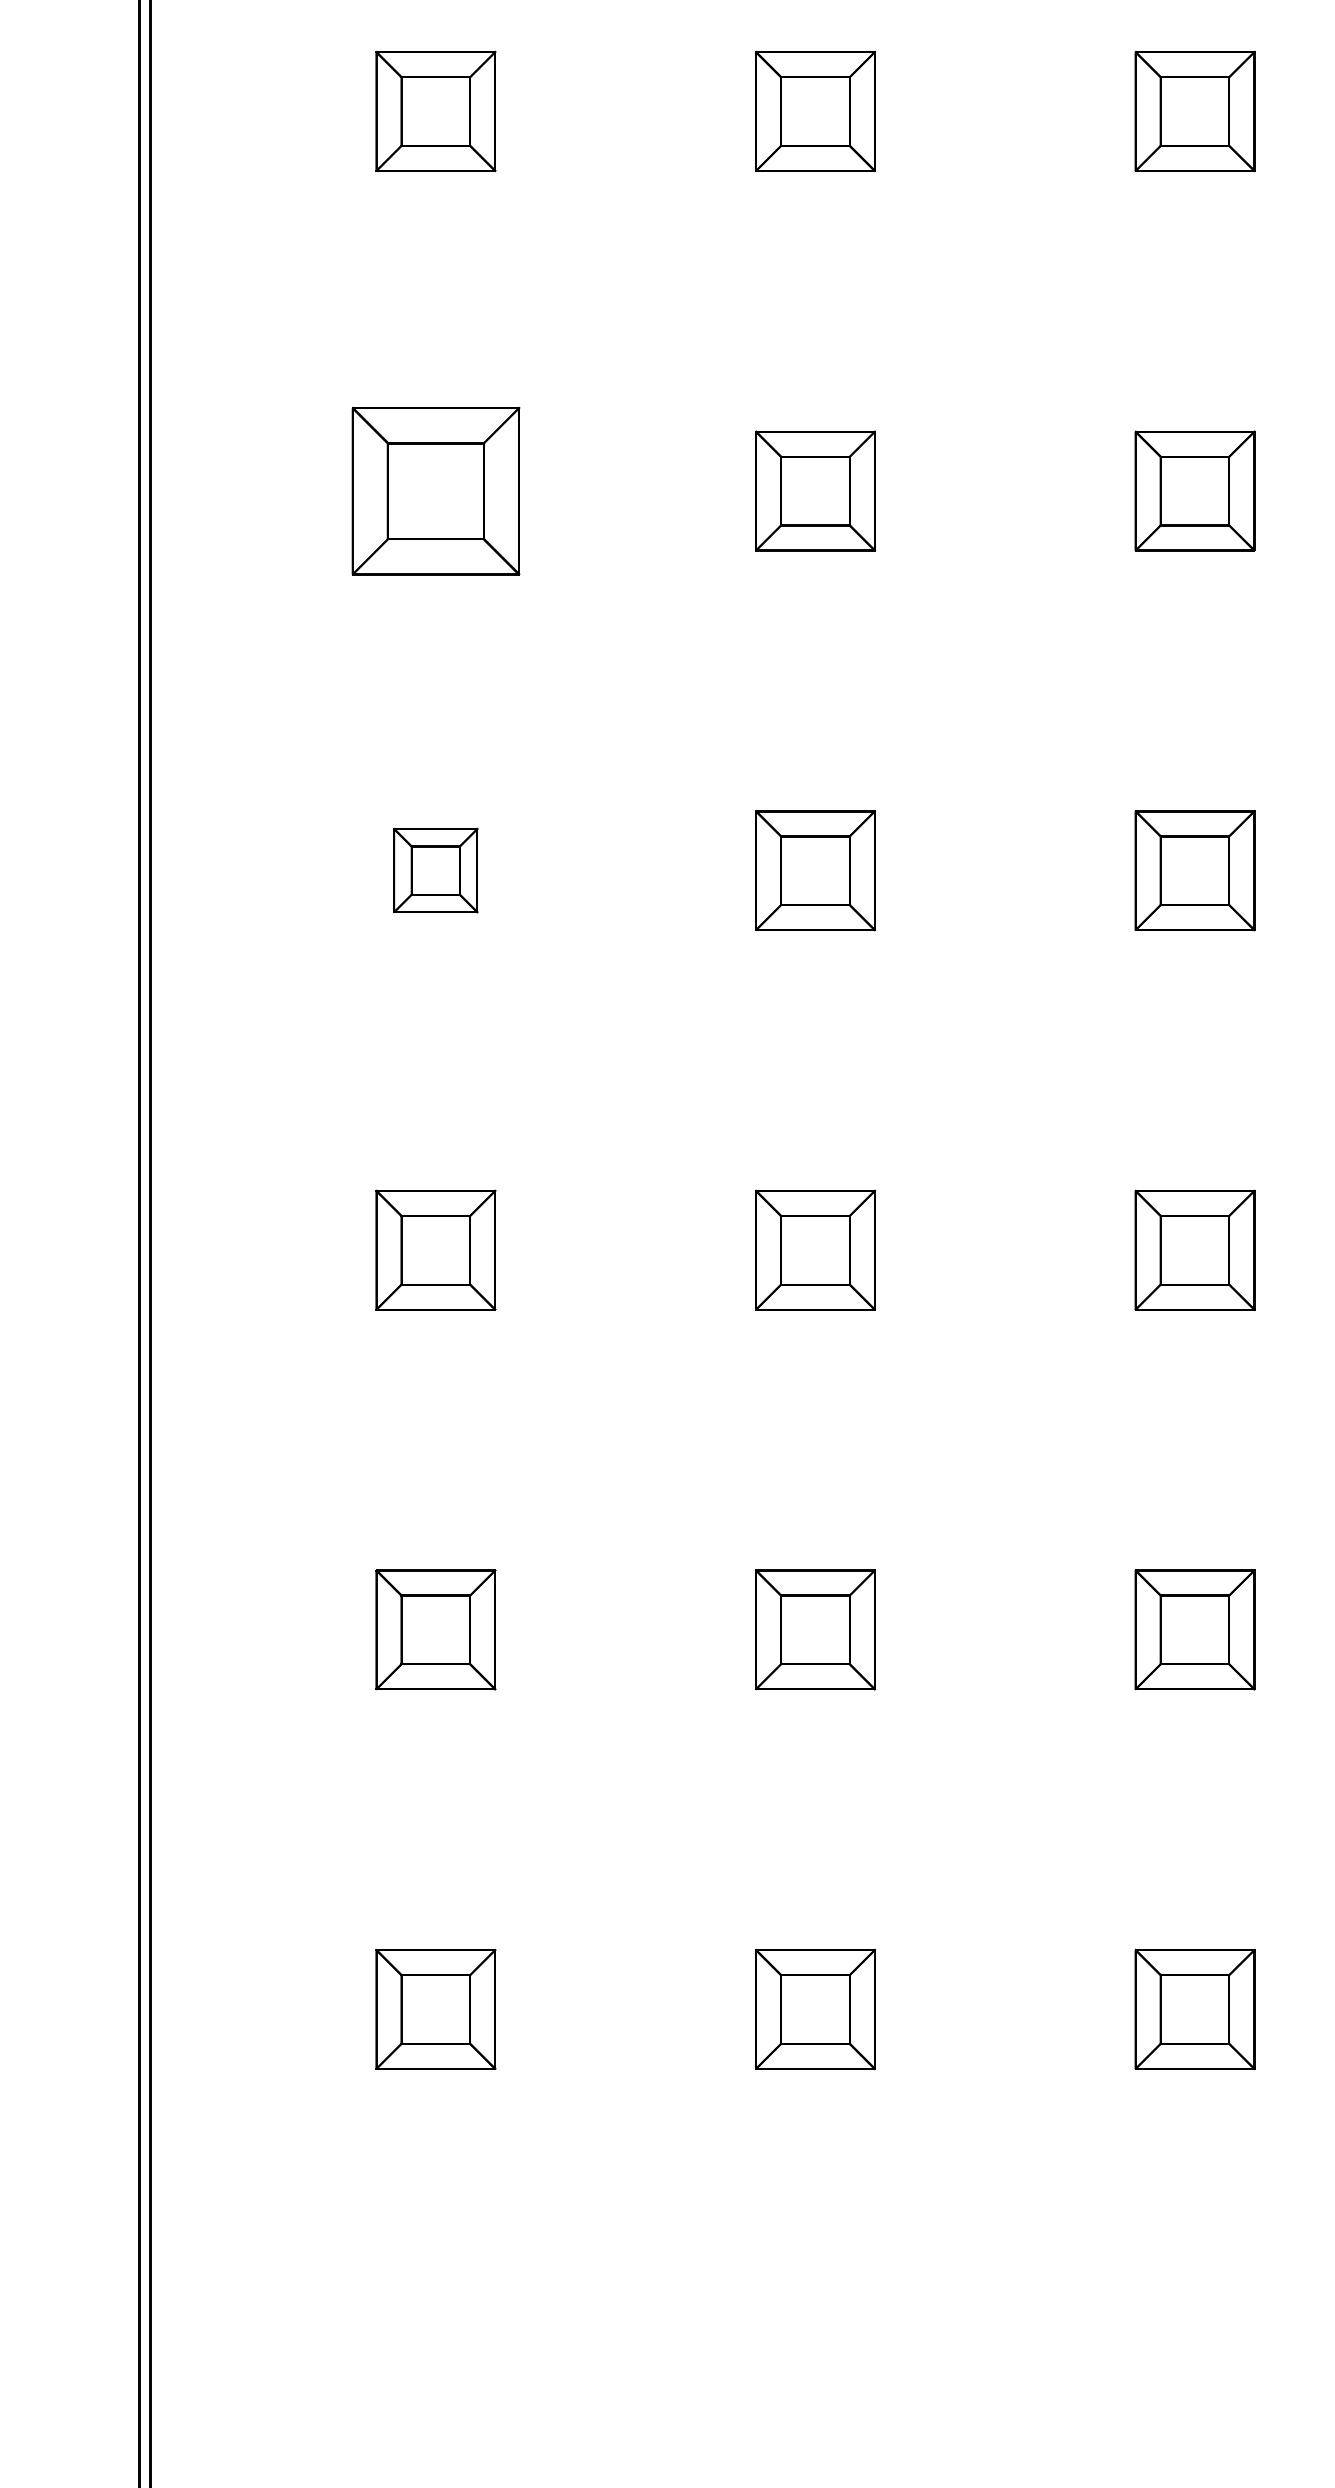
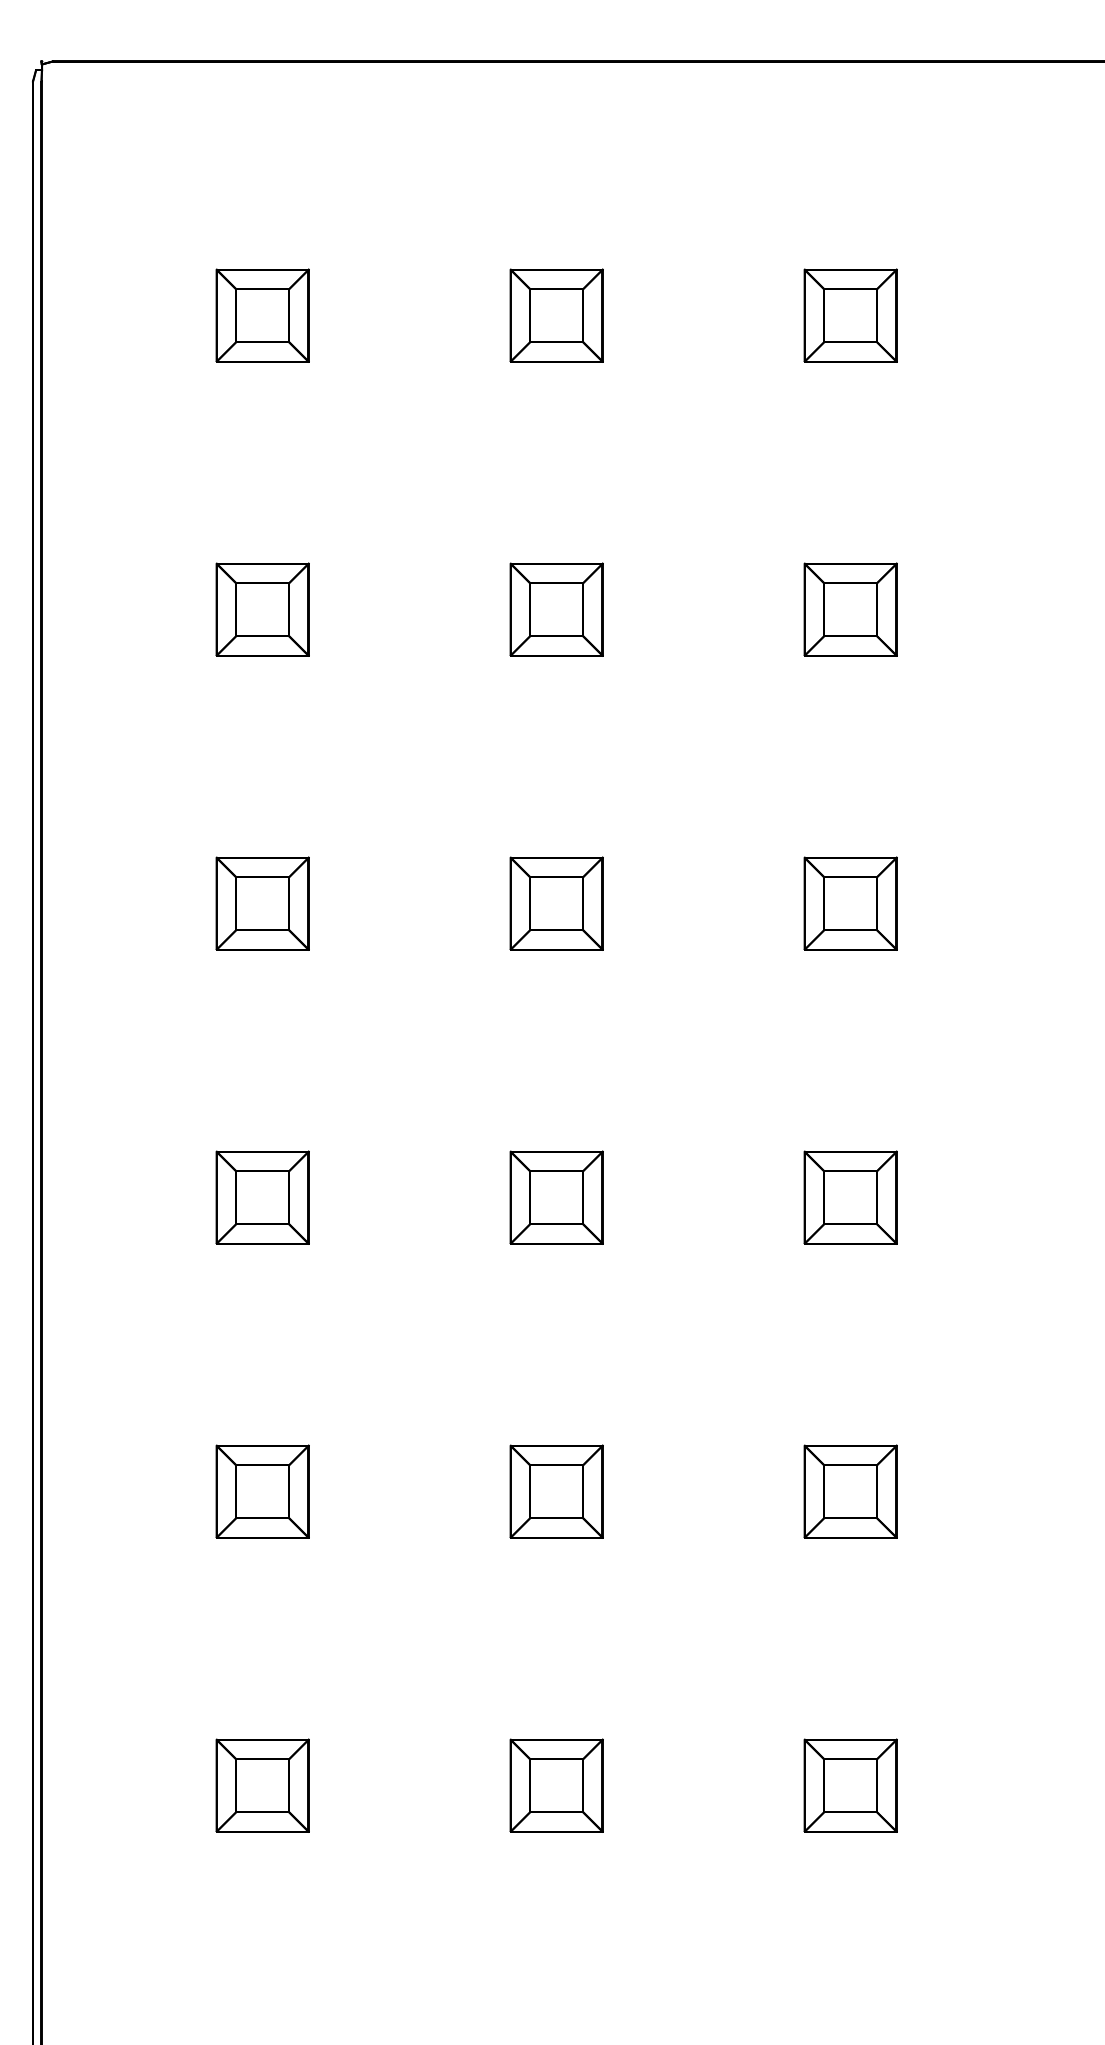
part: (435, 490) -> (262, 609), size x0.71
part: (435, 870) -> (262, 903), size x1.43

